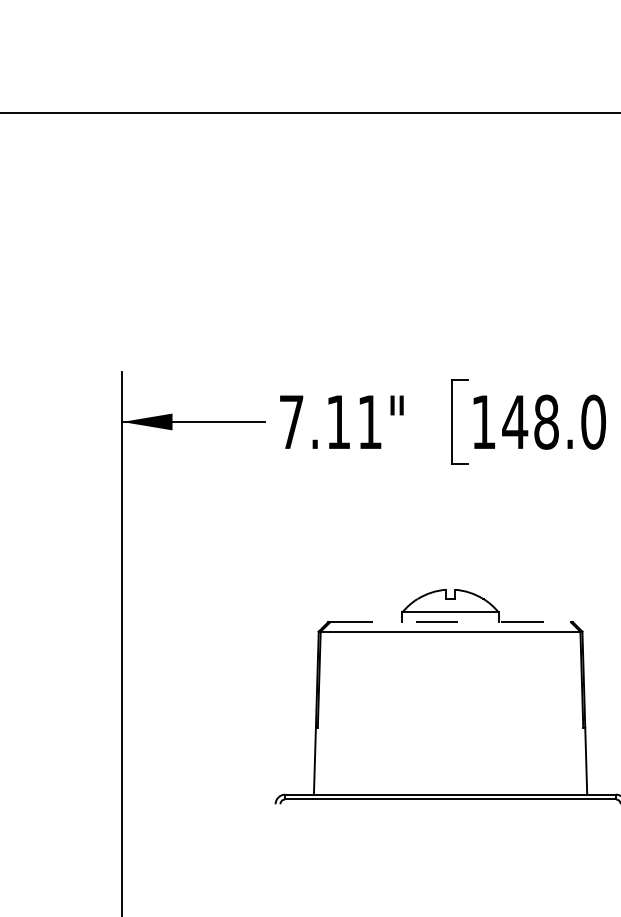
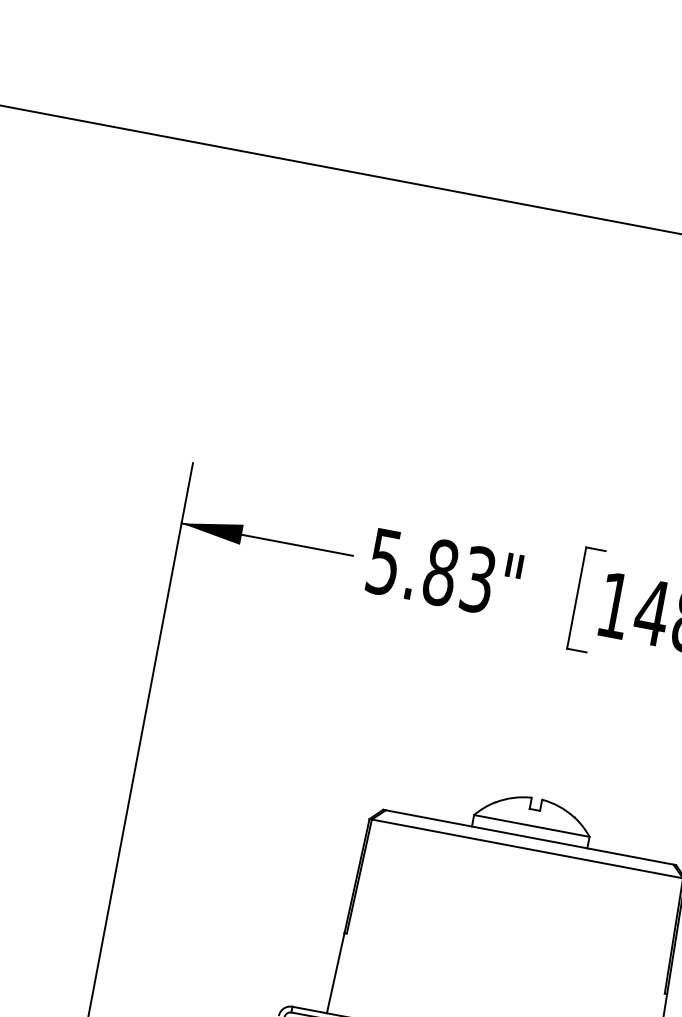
text: (330, 421) -> (431, 570), 7.11" -> 5.83"
line: (451, 622) -> (530, 838), dashed -> solid

